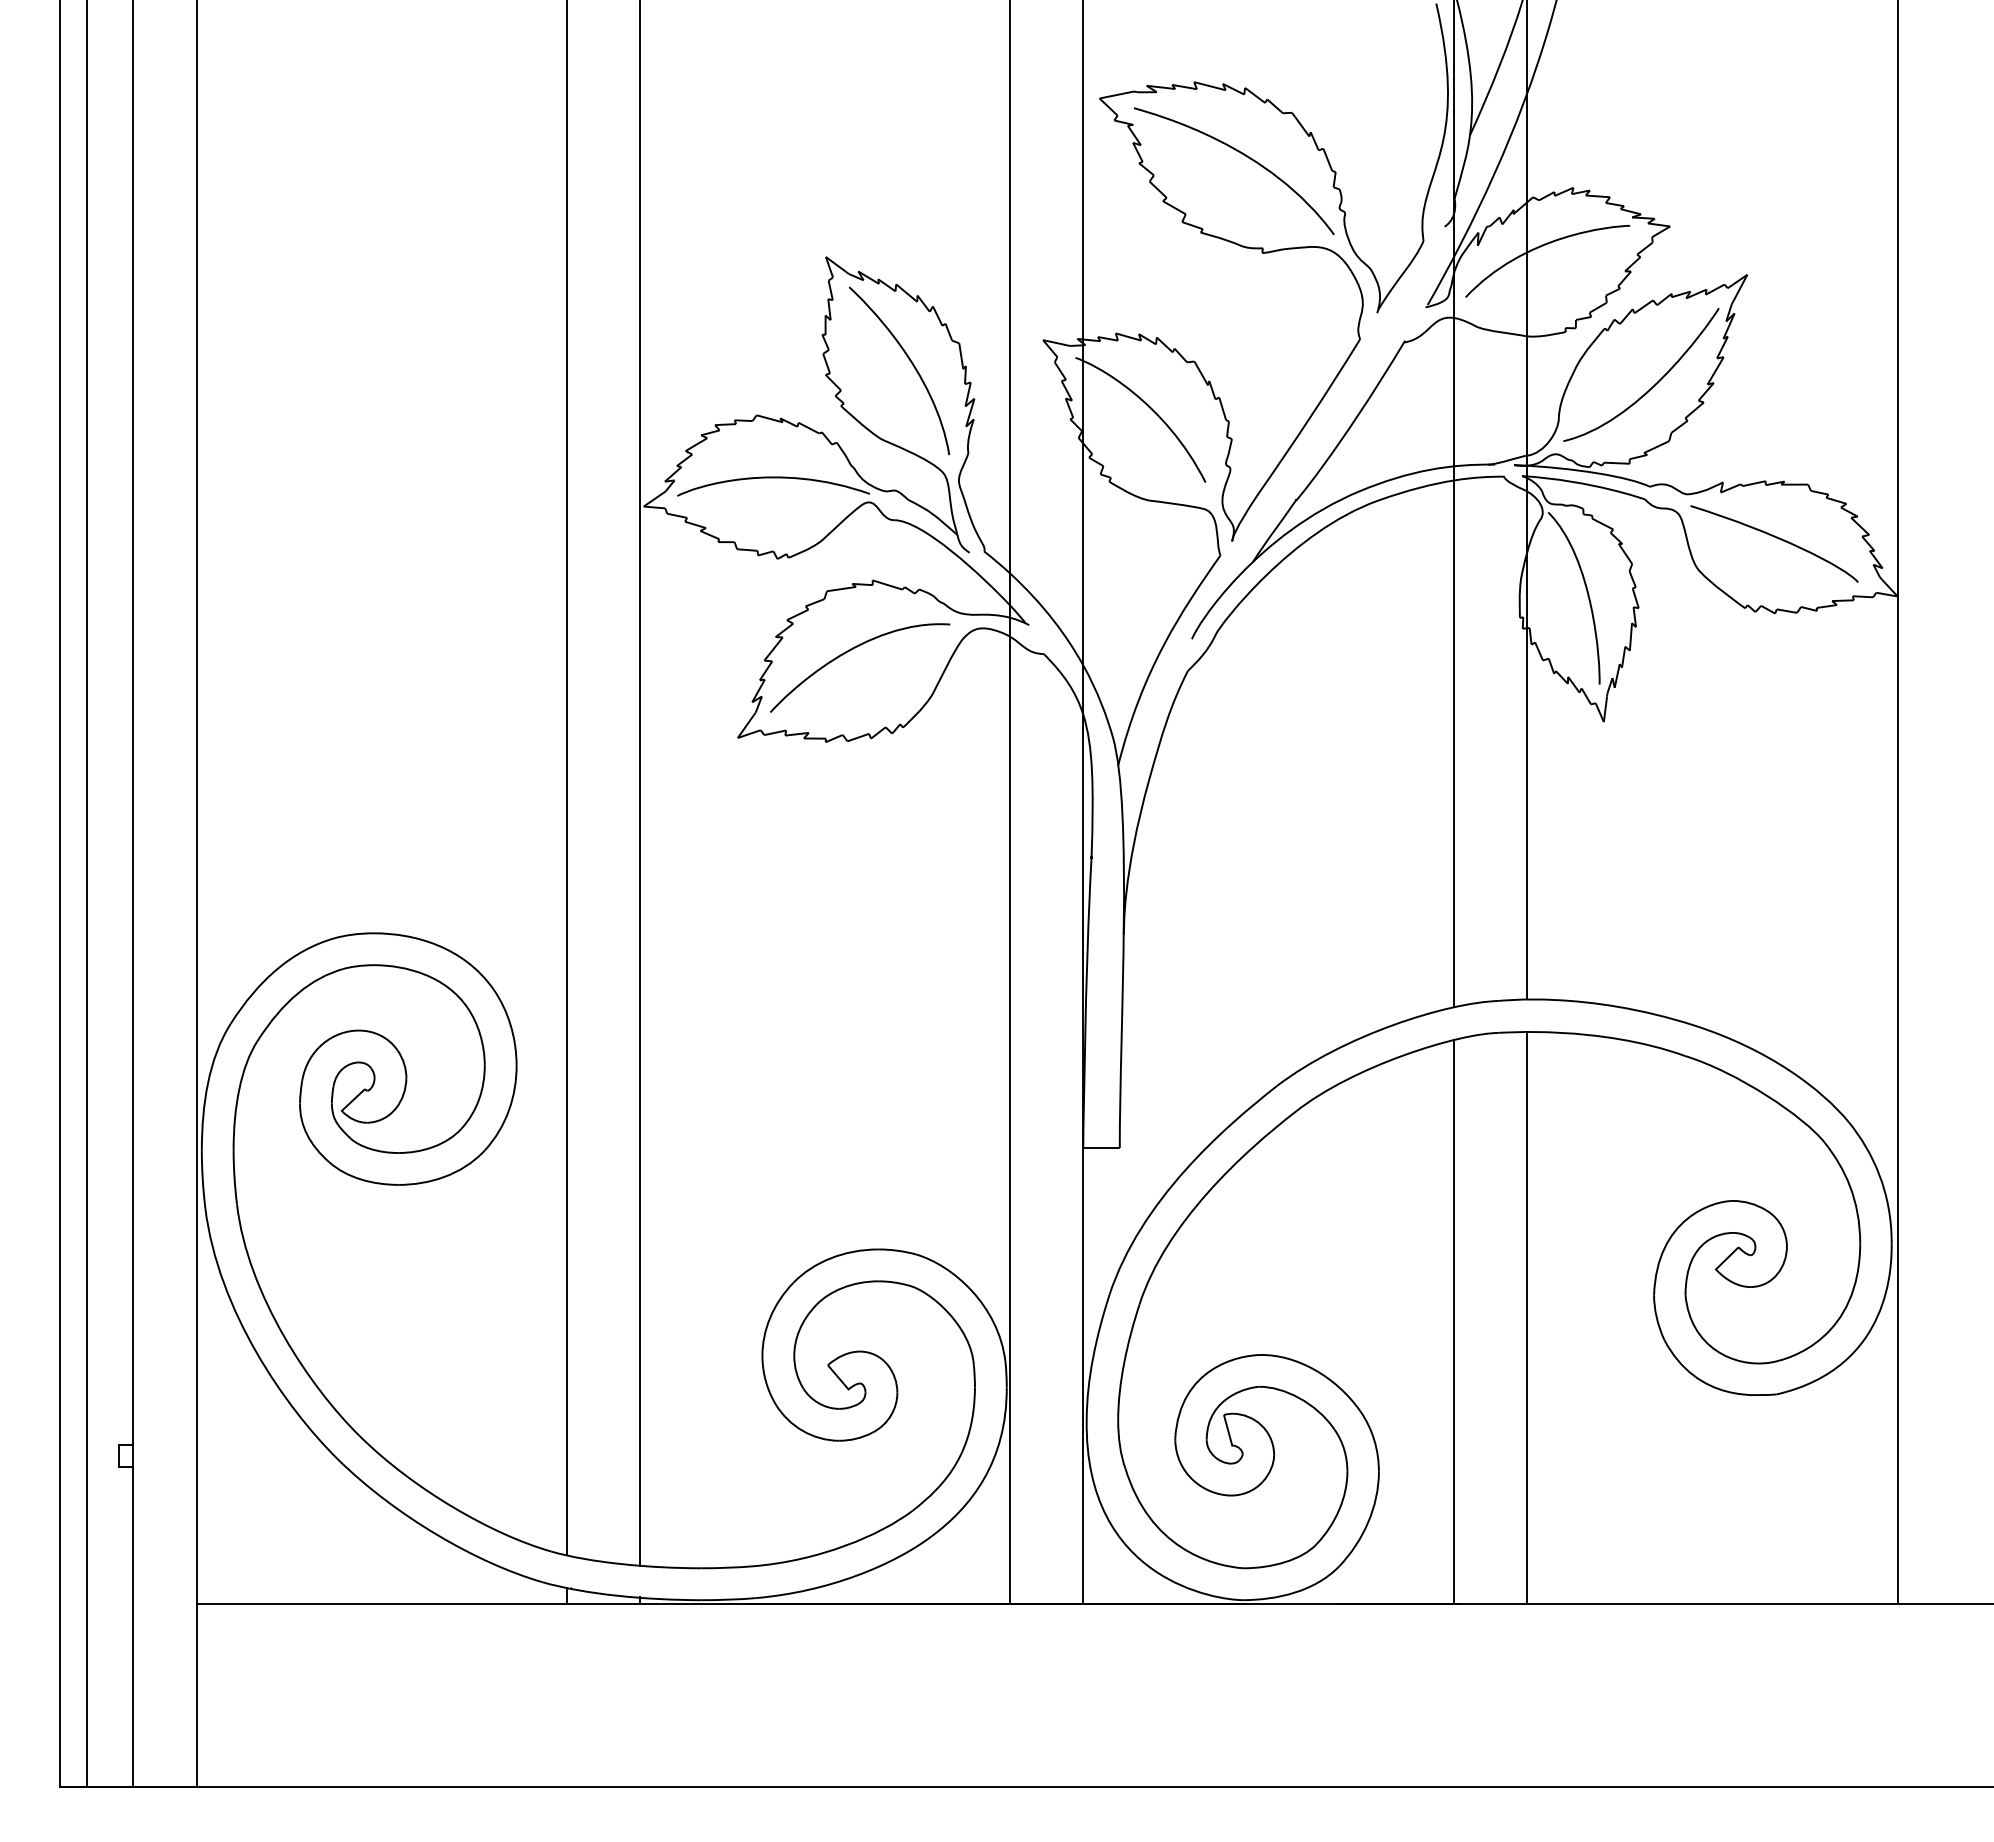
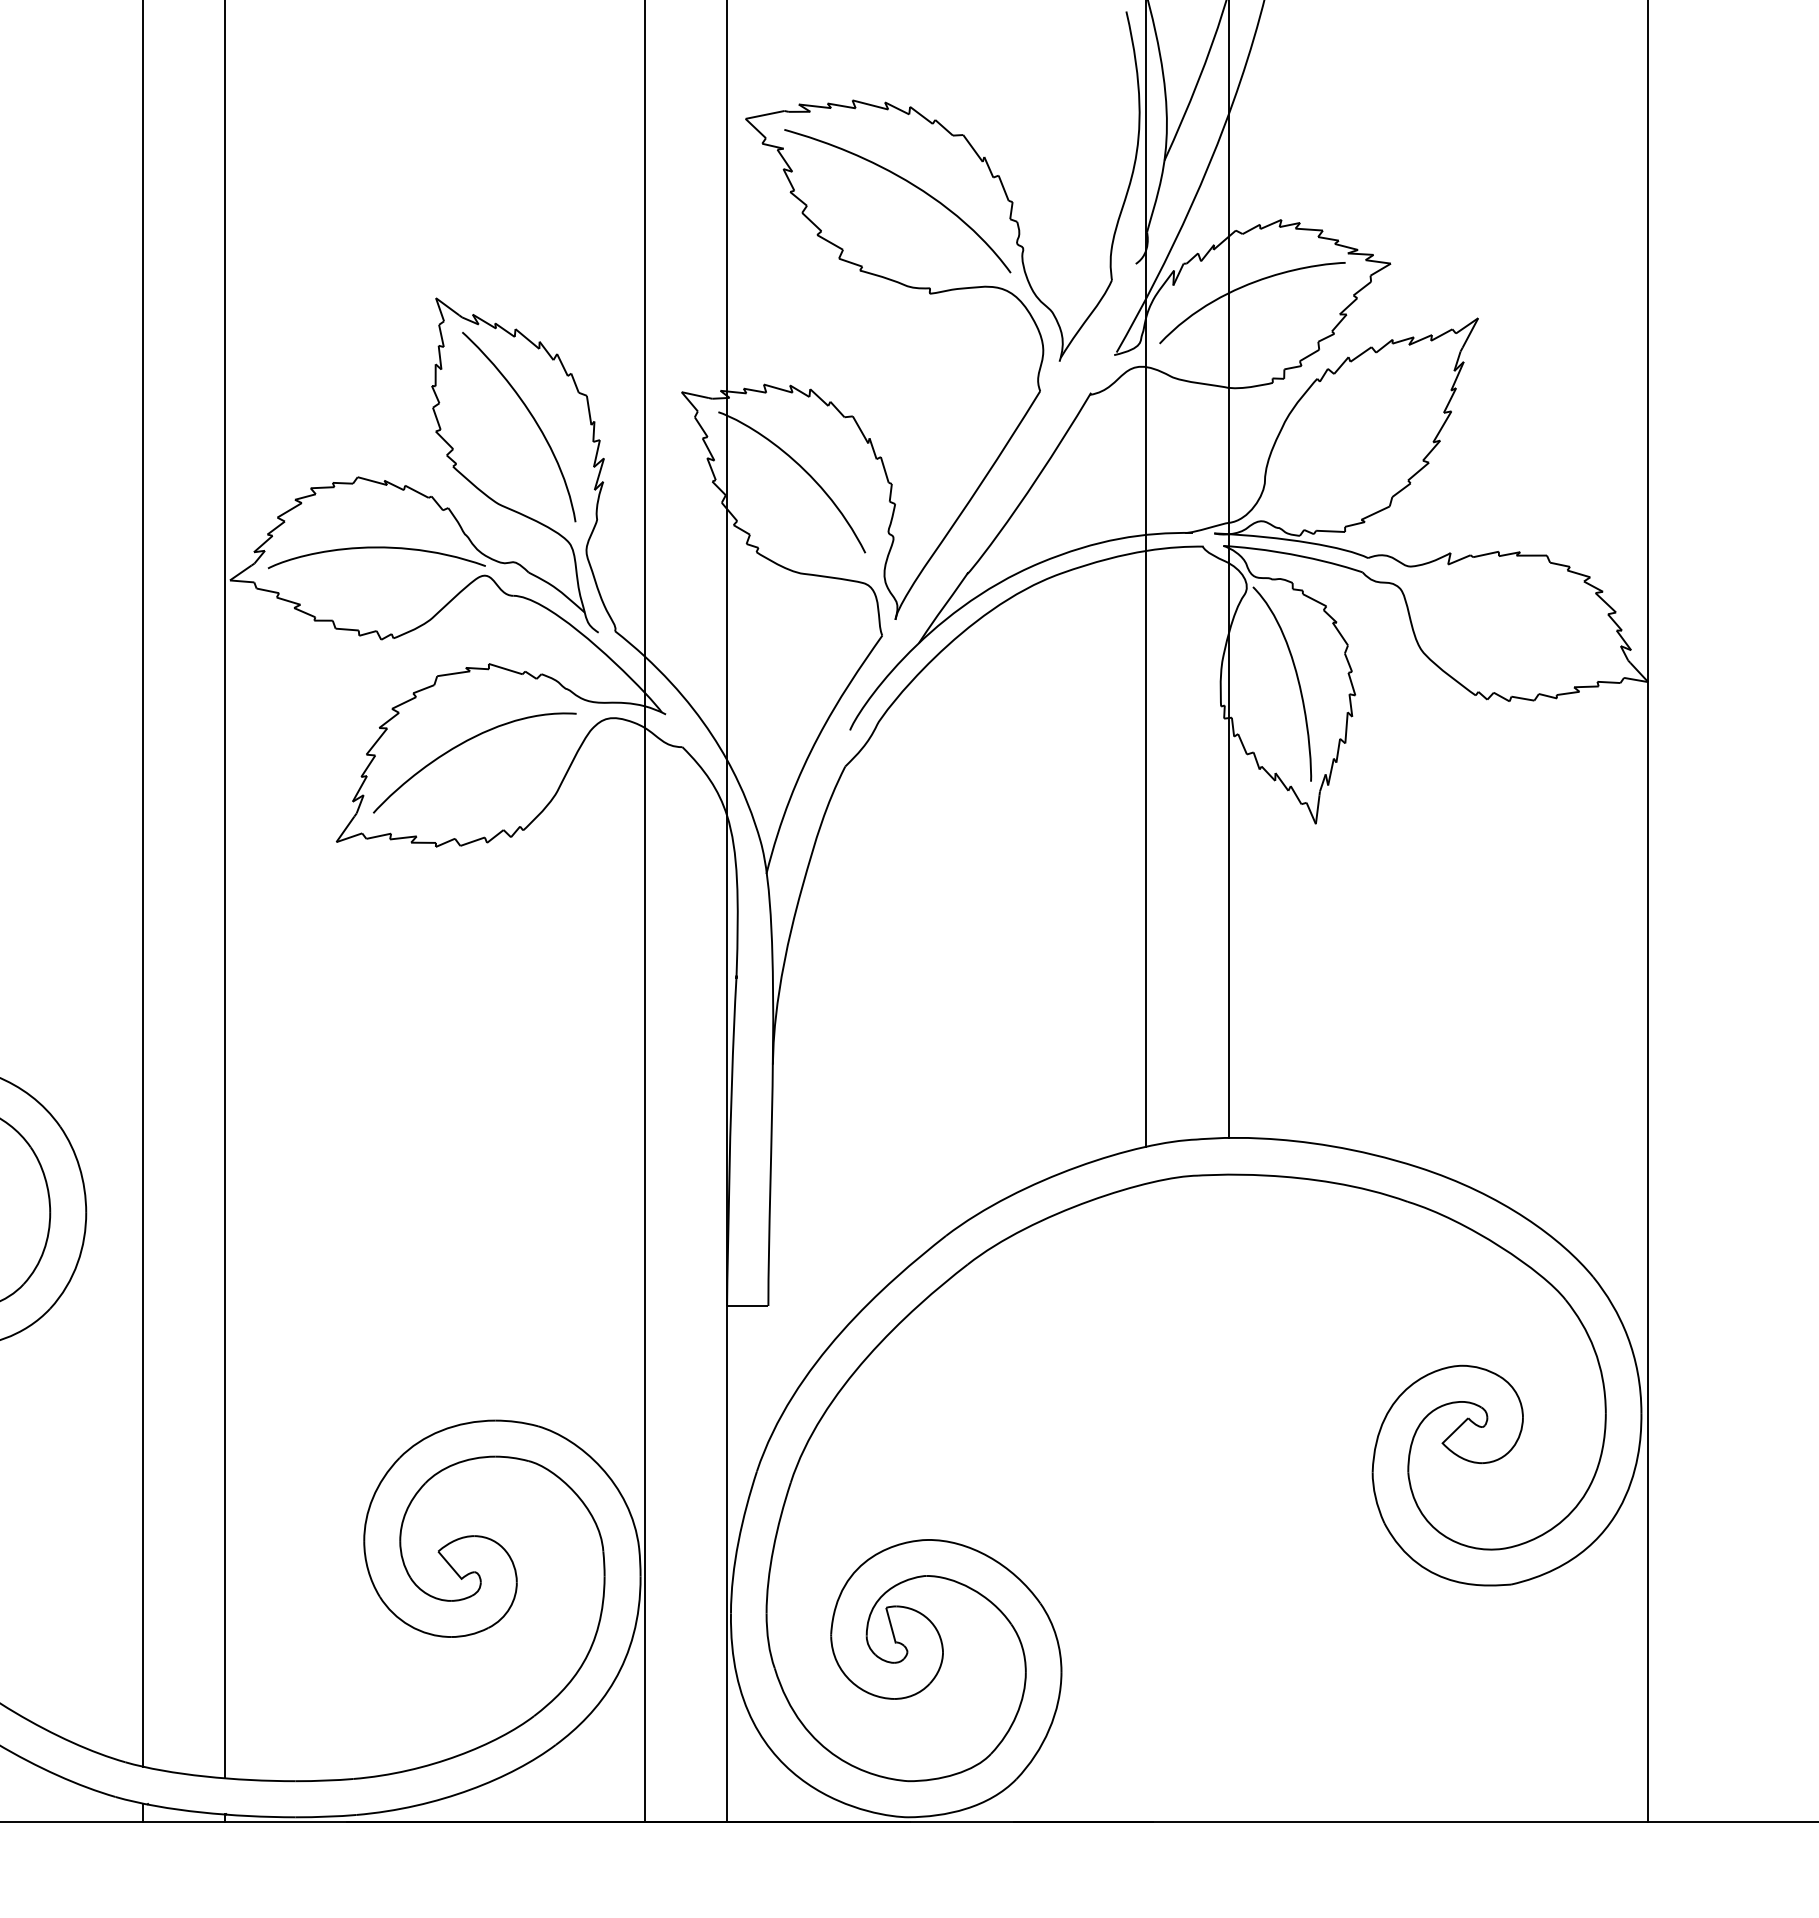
curve: (1649, 388) -> (1367, 446), removed
curve: (1776, 538) -> (1511, 616), removed
line: (1526, 1317) -> (1228, 1497), removed
line: (1454, 1322) -> (1146, 1503), removed

